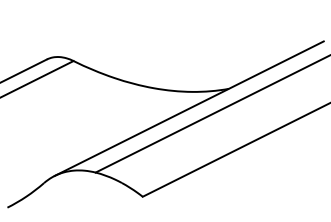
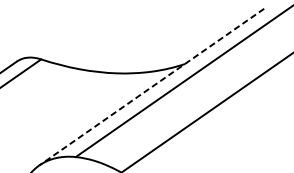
line: (188, 108) -> (151, 87), solid -> dashed

